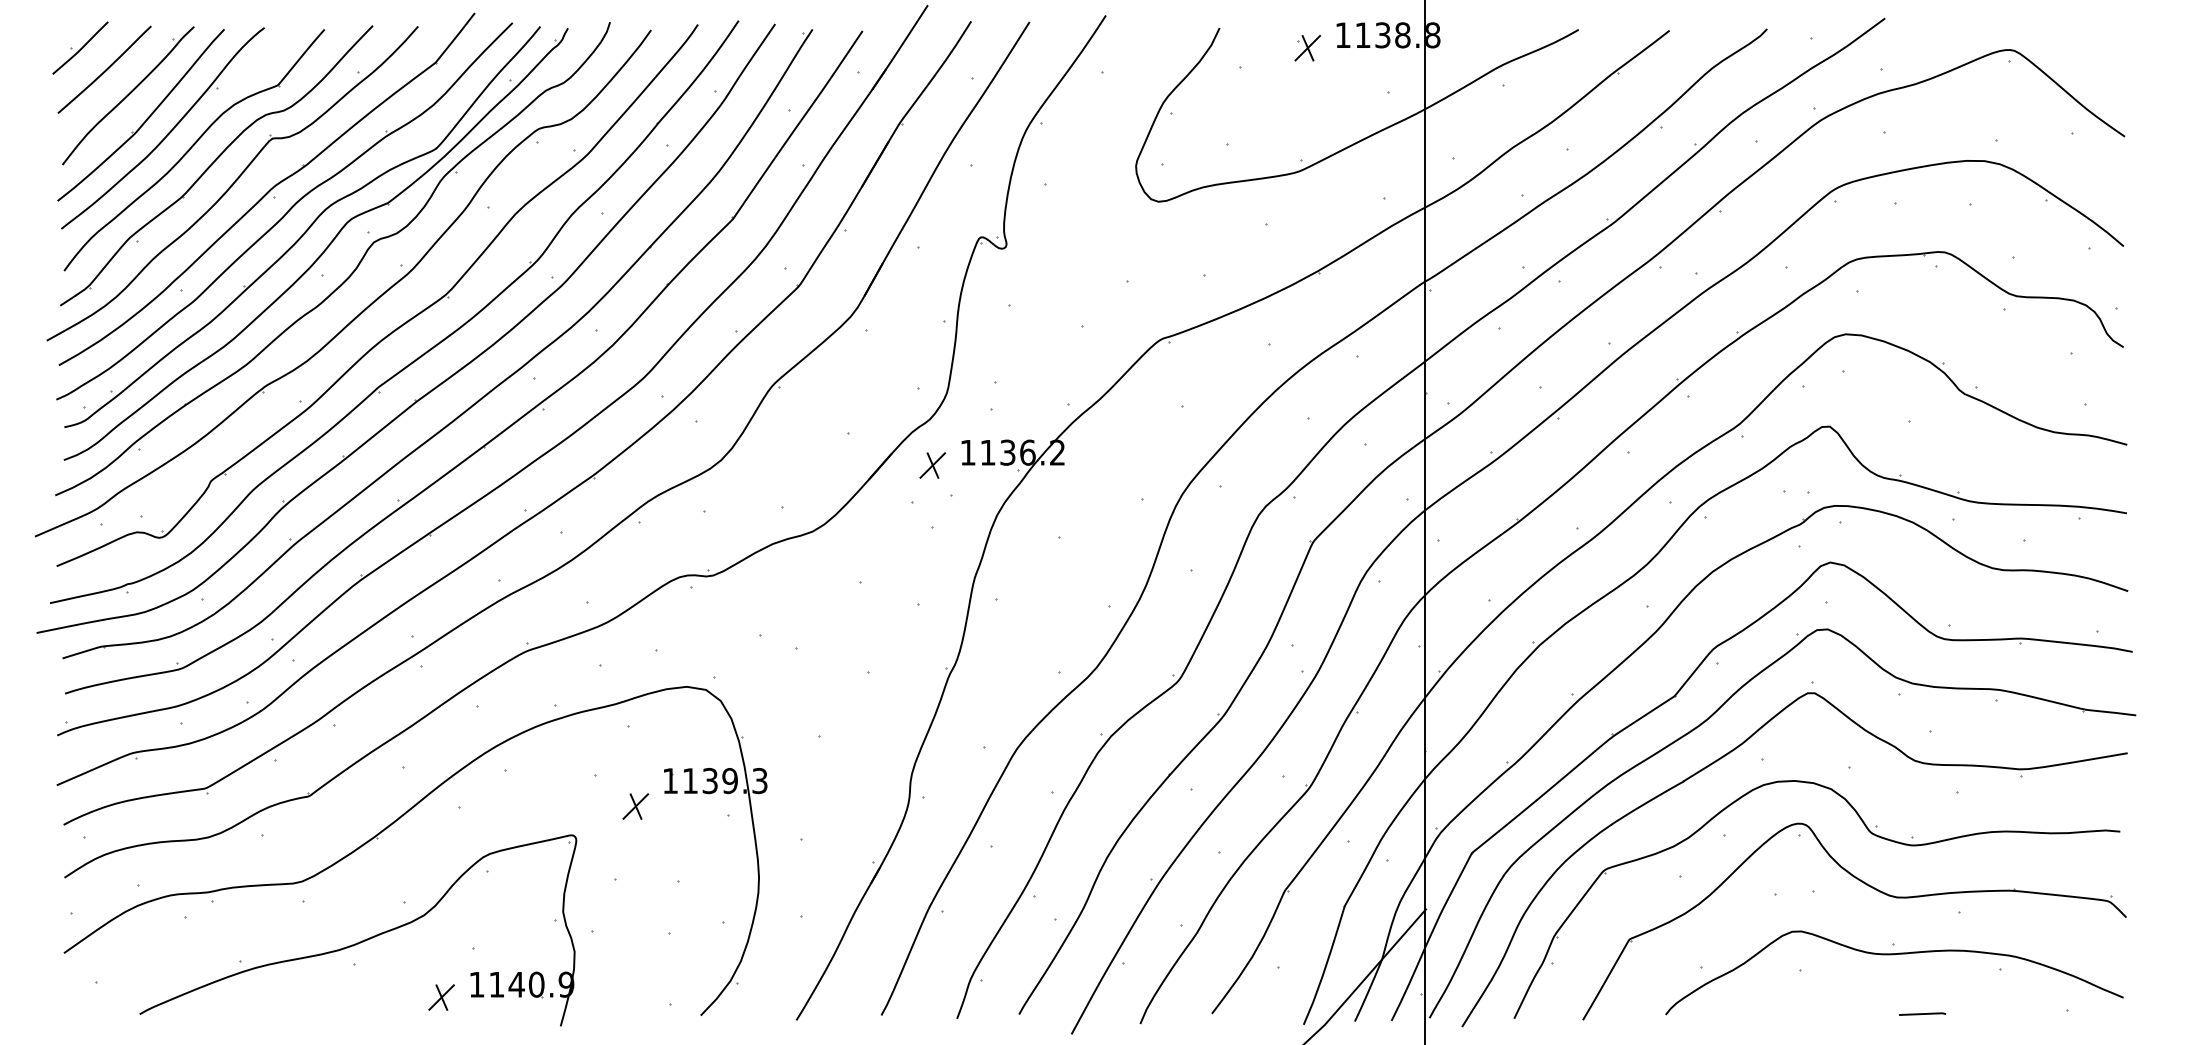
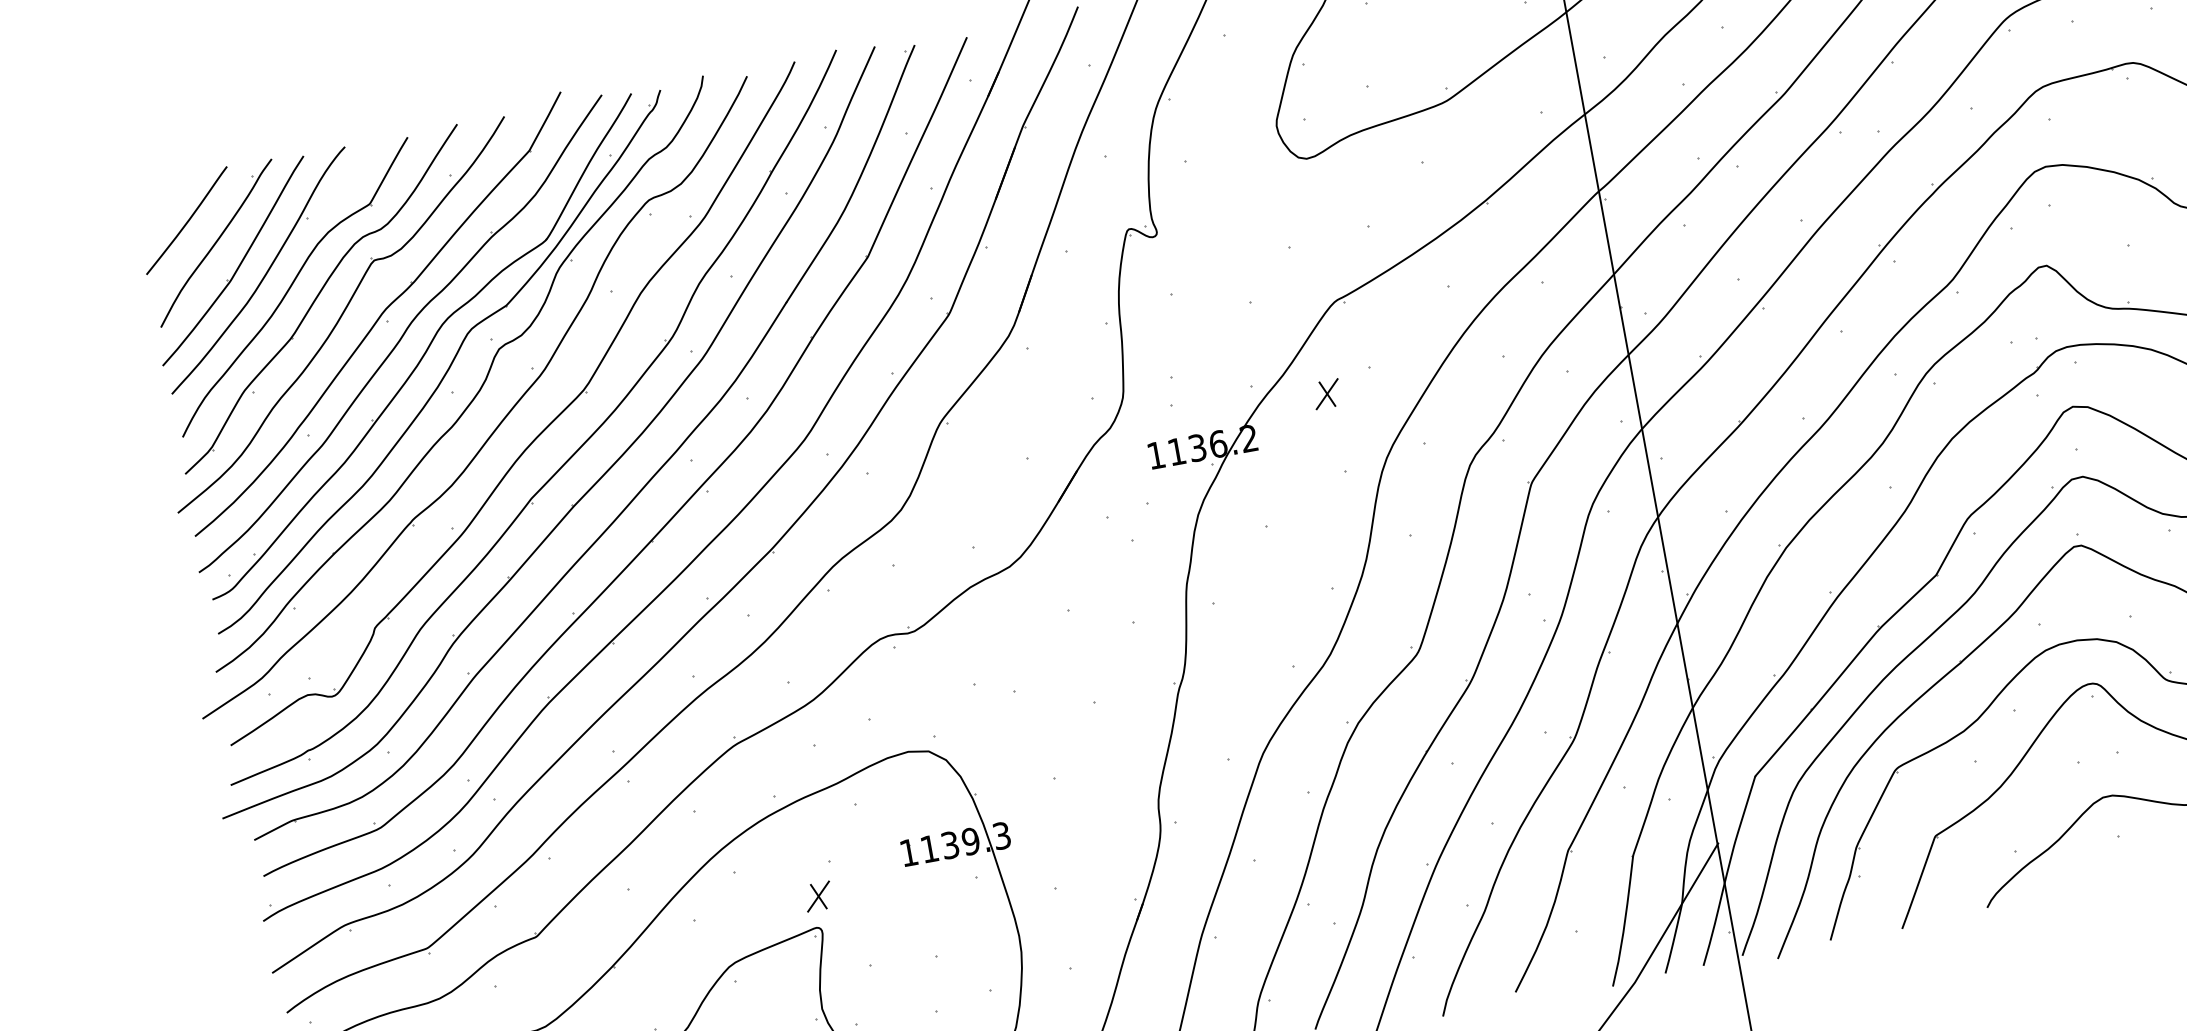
part: (80, 47) -> (157, 202), removed
part: (932, 465) -> (1326, 394), moved
part: (635, 806) -> (818, 896), moved

